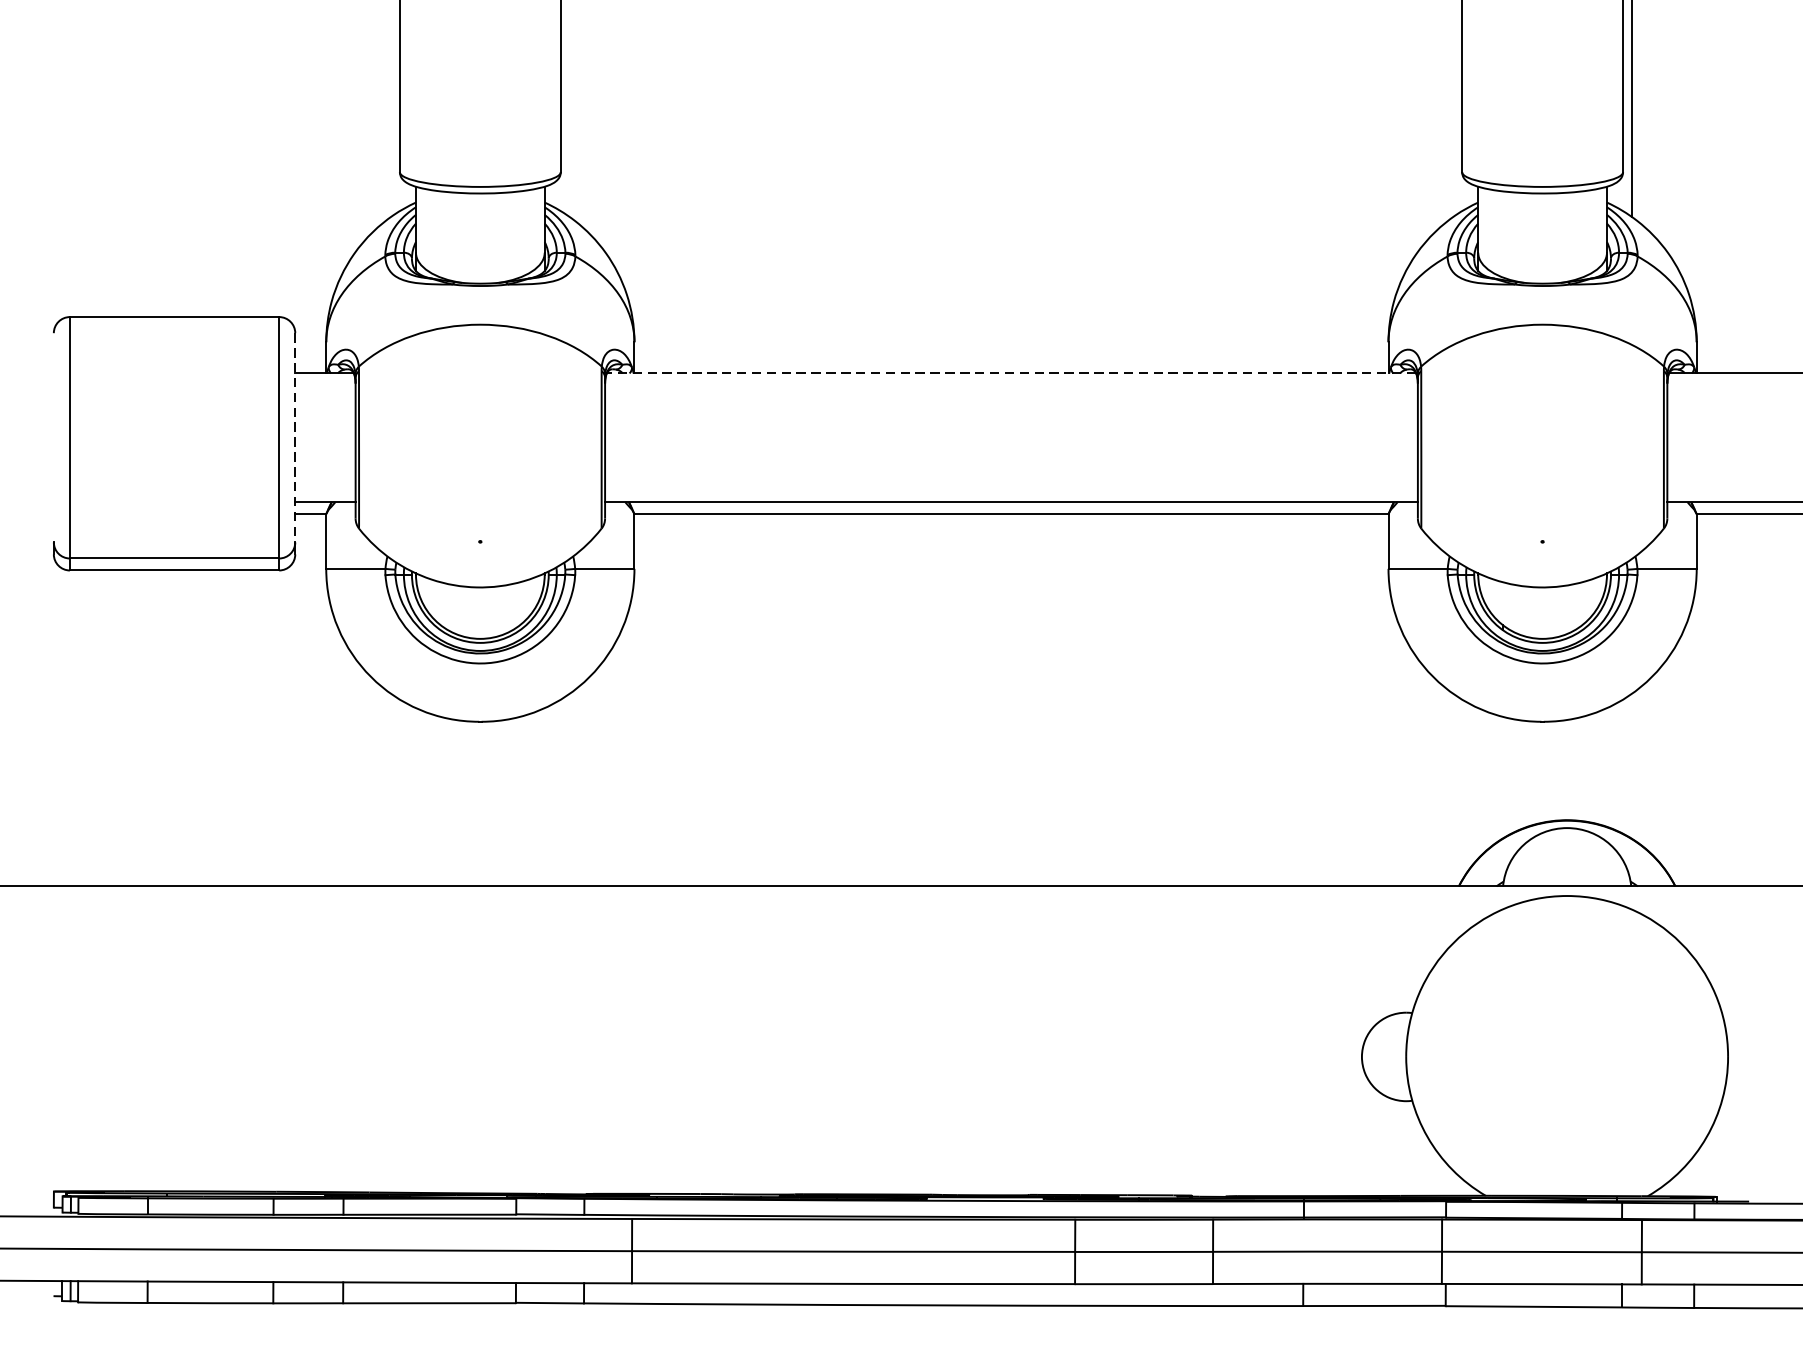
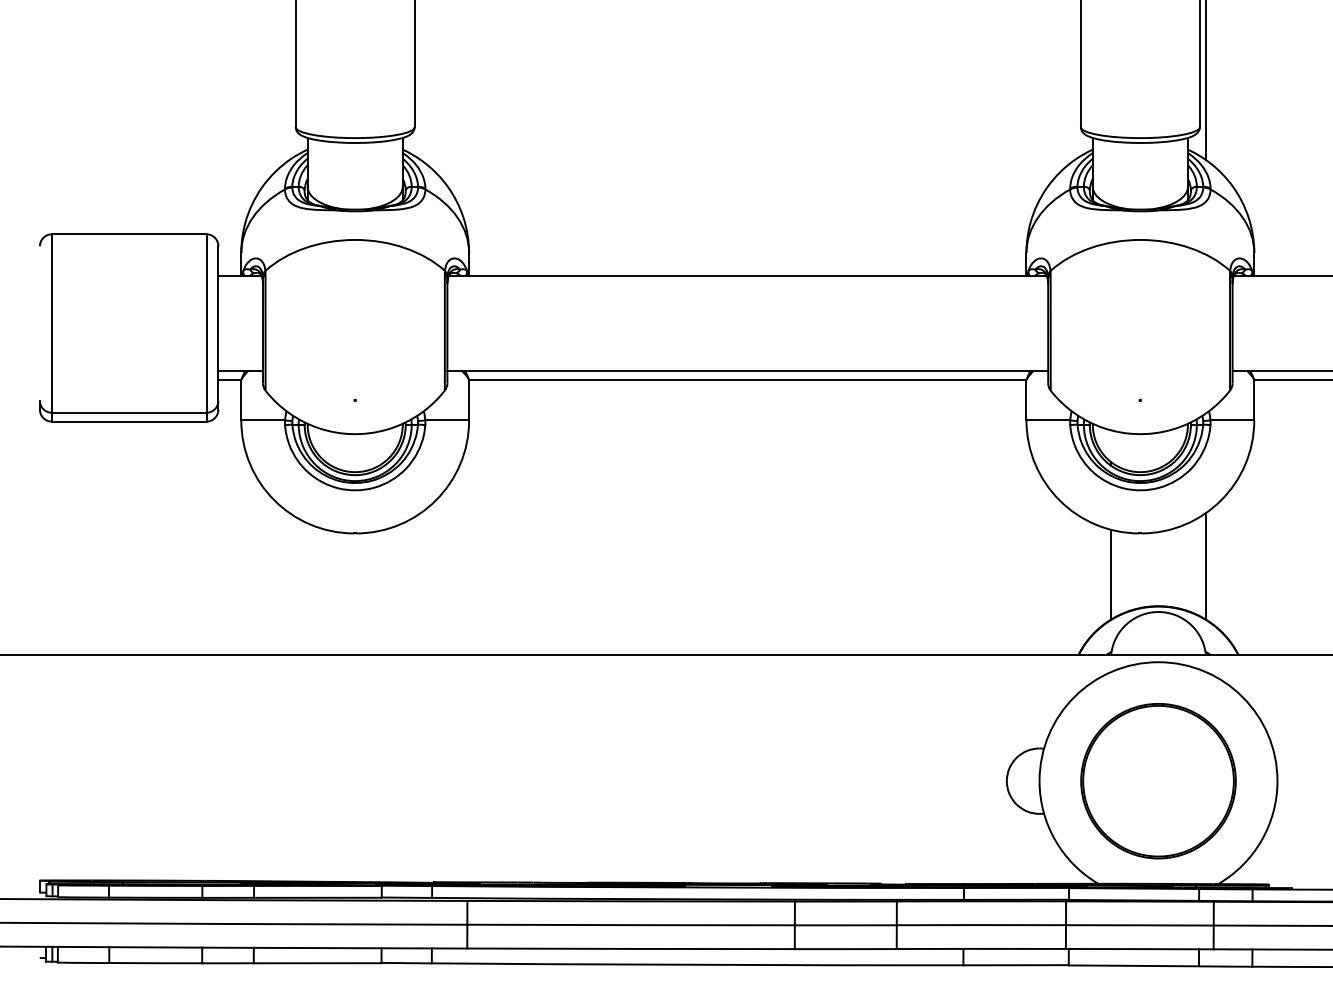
line: (1011, 372) -> (747, 275), dashed -> solid
line: (295, 439) -> (218, 324), dashed -> solid
line: (1632, 765) -> (1206, 565), added
line: (1502, 777) -> (1110, 574), added
part: (1567, 1057) -> (1158, 781), added

